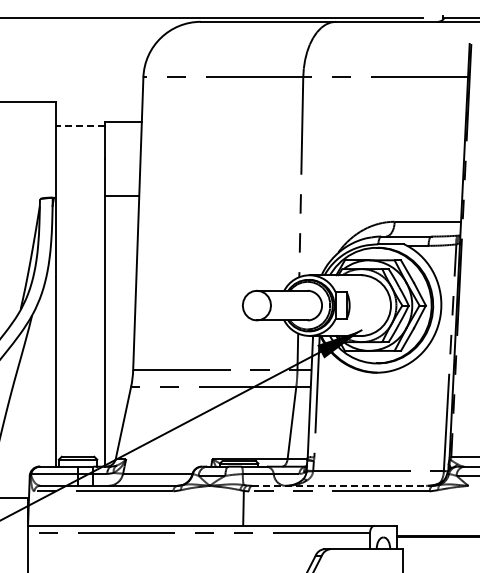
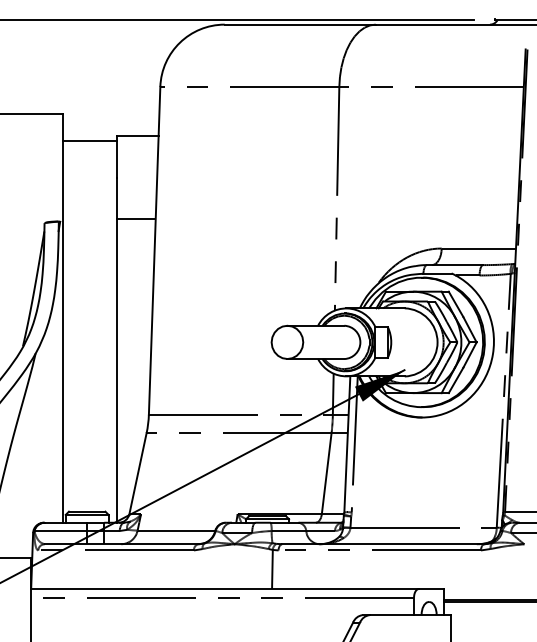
line: (80, 126) -> (89, 141), dashed -> solid
line: (343, 485) -> (384, 543), dashed -> solid

